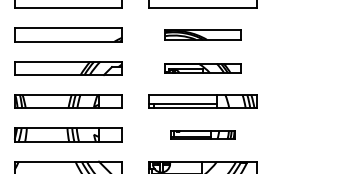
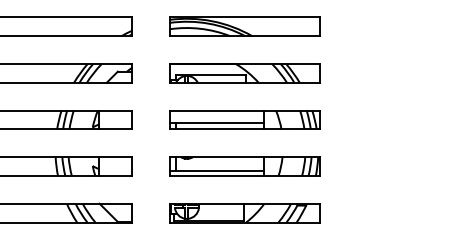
part: (202, 34) -> (244, 26), size x1.43
part: (202, 68) -> (244, 73), size x1.43
part: (202, 134) -> (244, 165), size x1.67

